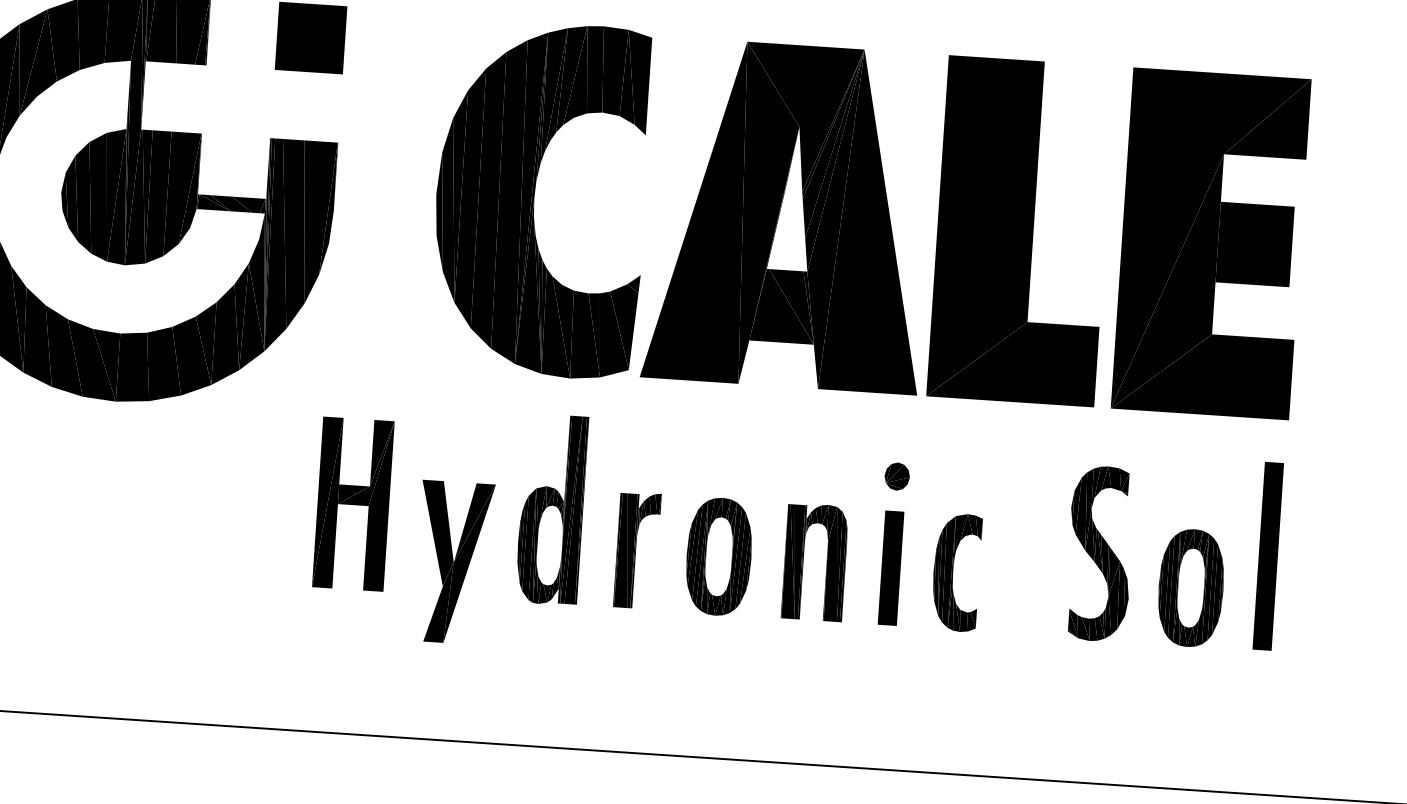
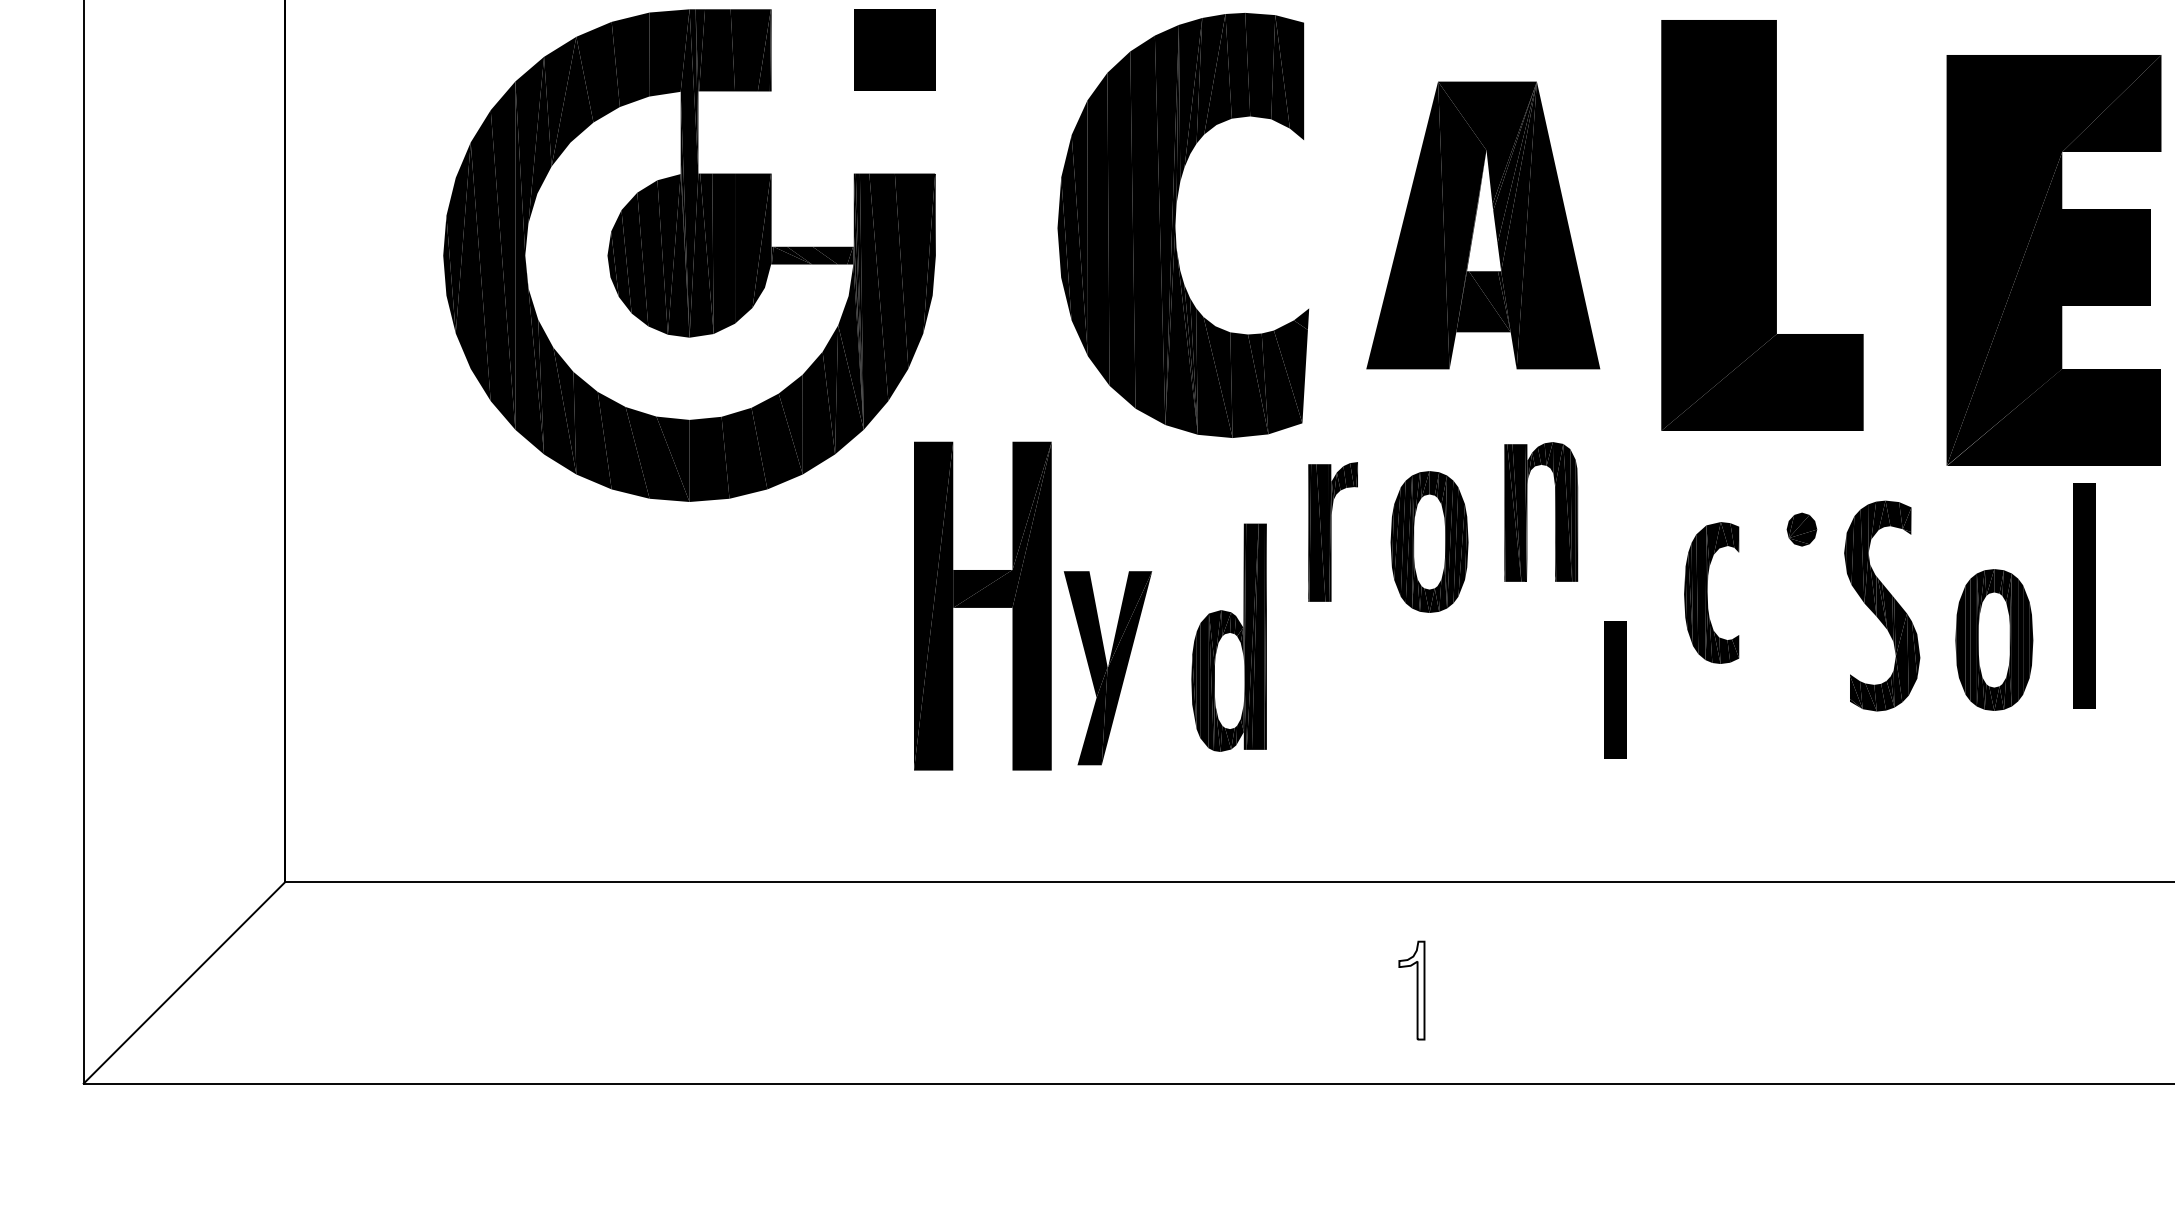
part: (789, 215) -> (1483, 225), size x0.7
part: (1210, 243) -> (2053, 260), moved
part: (896, 476) -> (1801, 529), moved
part: (353, 503) -> (982, 605), size x1.6
part: (551, 509) -> (1228, 637), moved
part: (636, 550) -> (1332, 531), moved
part: (719, 556) -> (1429, 541), moved
part: (803, 561) -> (1527, 511), moved
part: (890, 567) -> (1615, 689), moved
part: (956, 572) -> (1711, 592), moved

